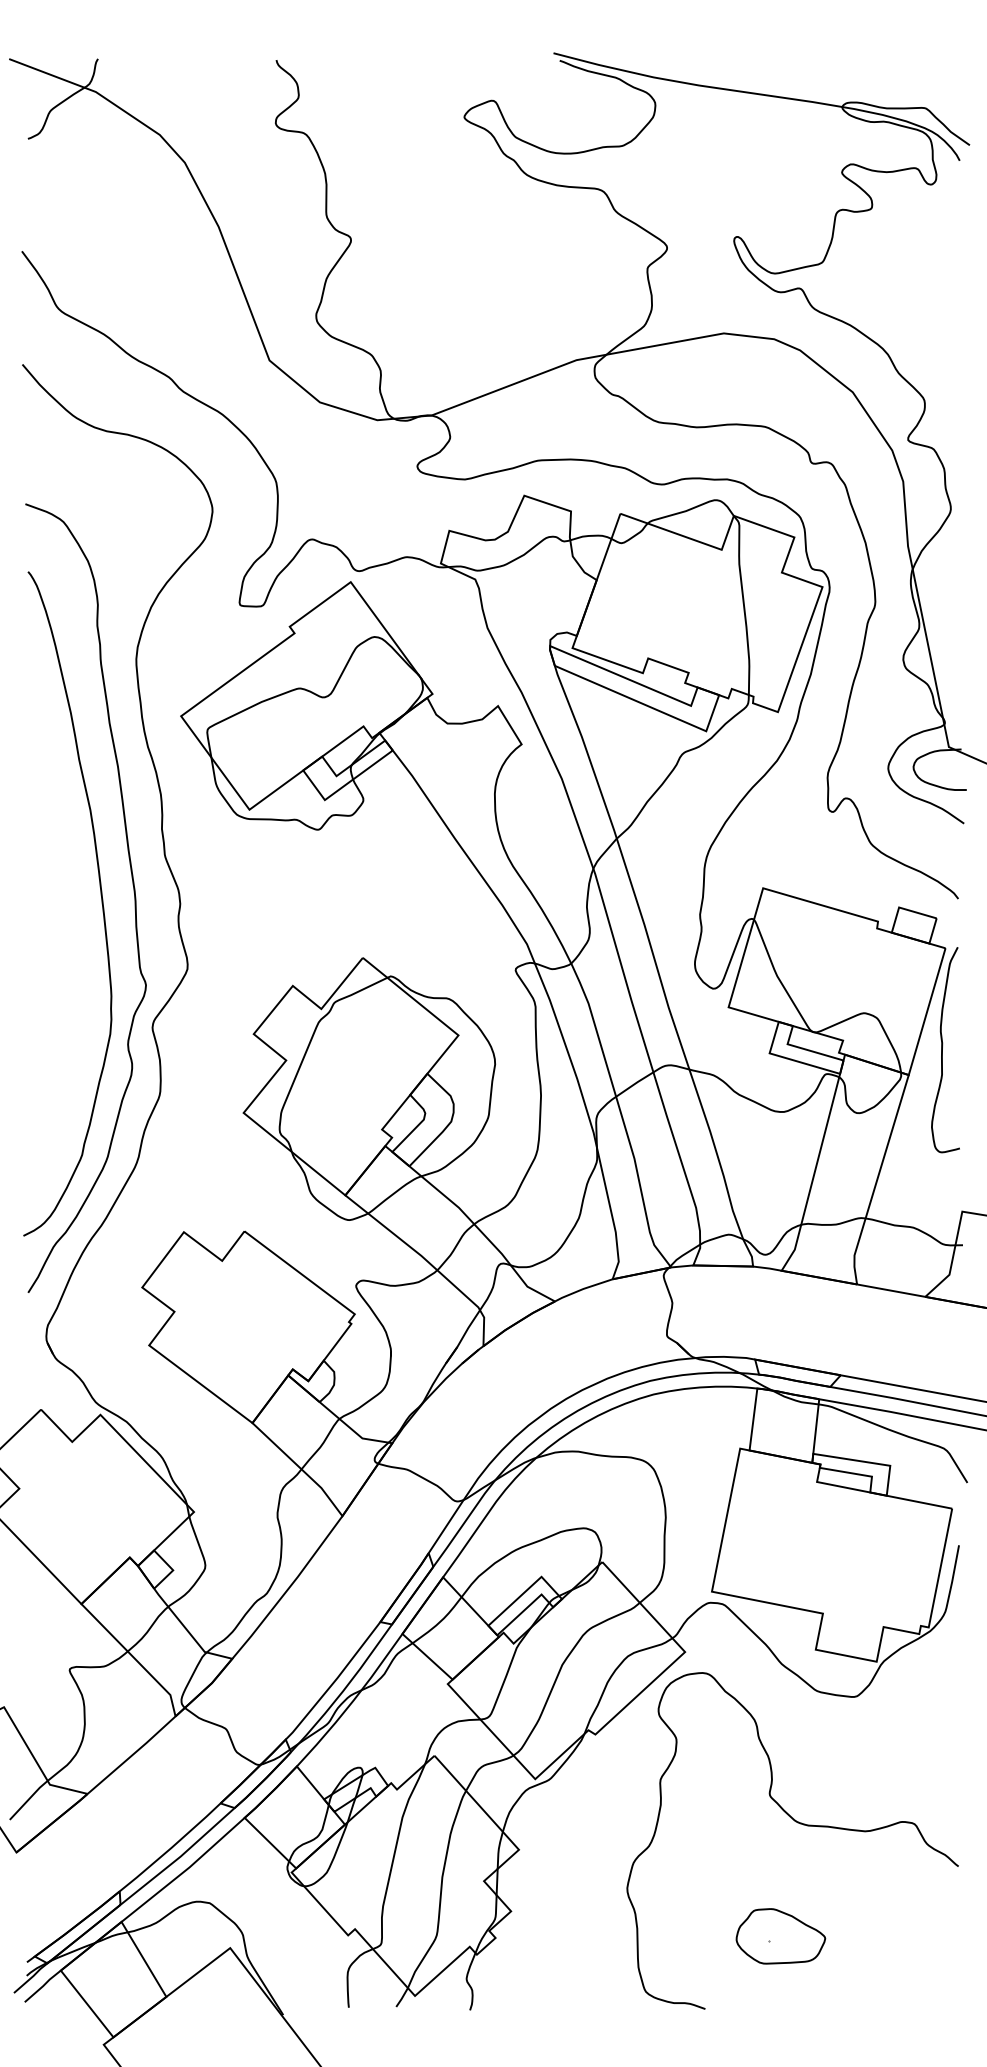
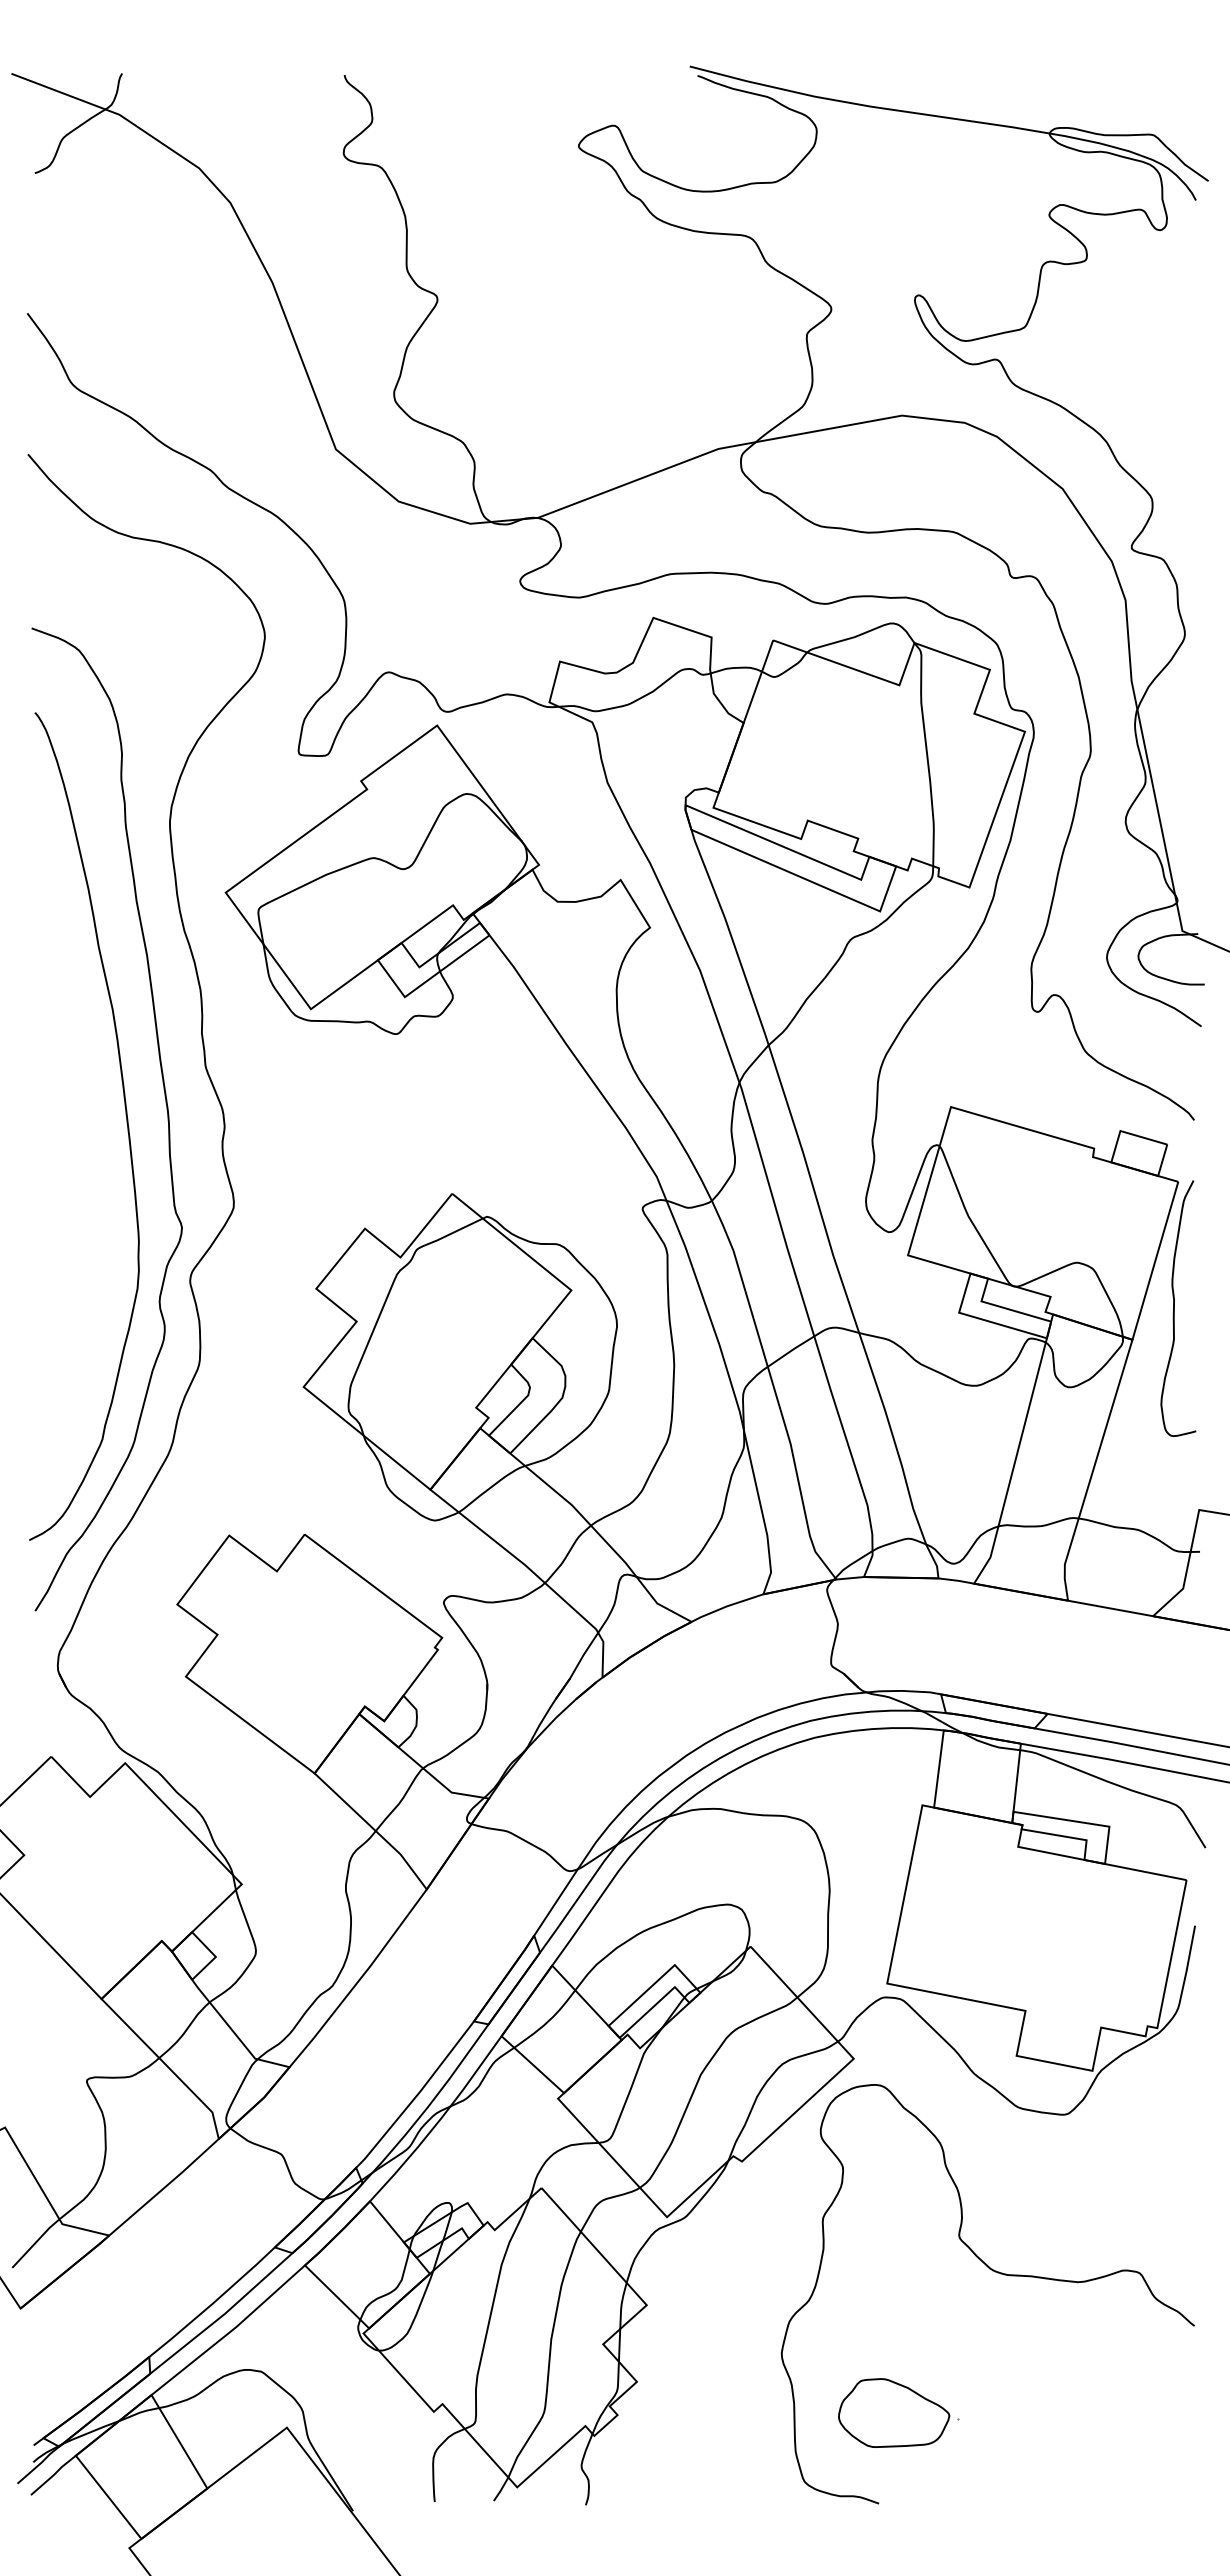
part: (781, 1935) -> (894, 2412), moved

